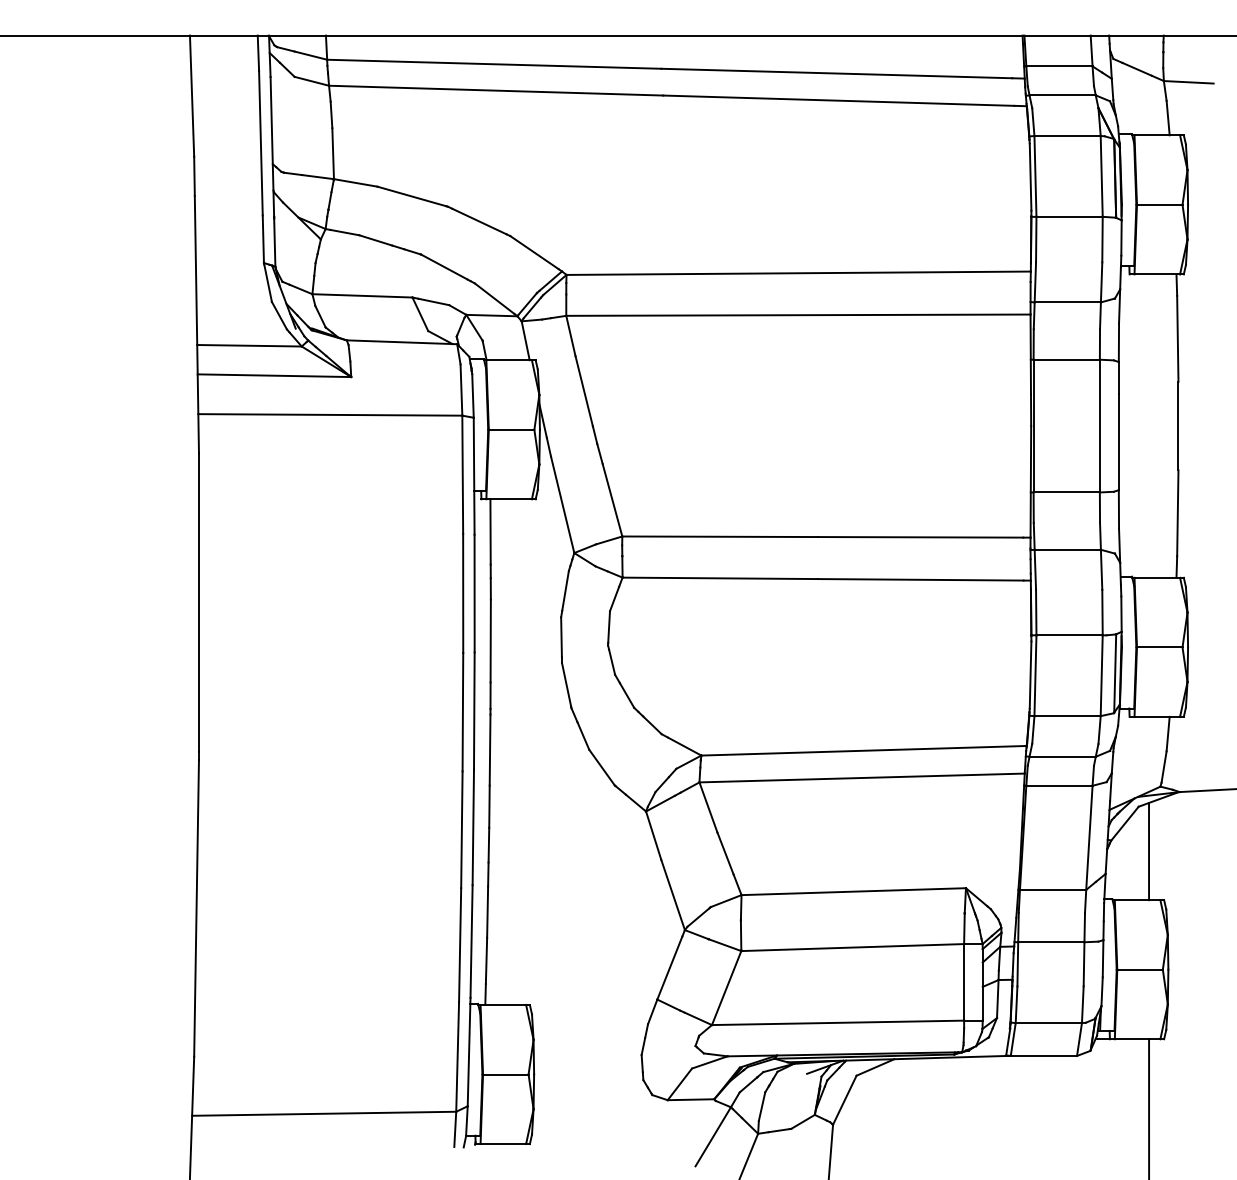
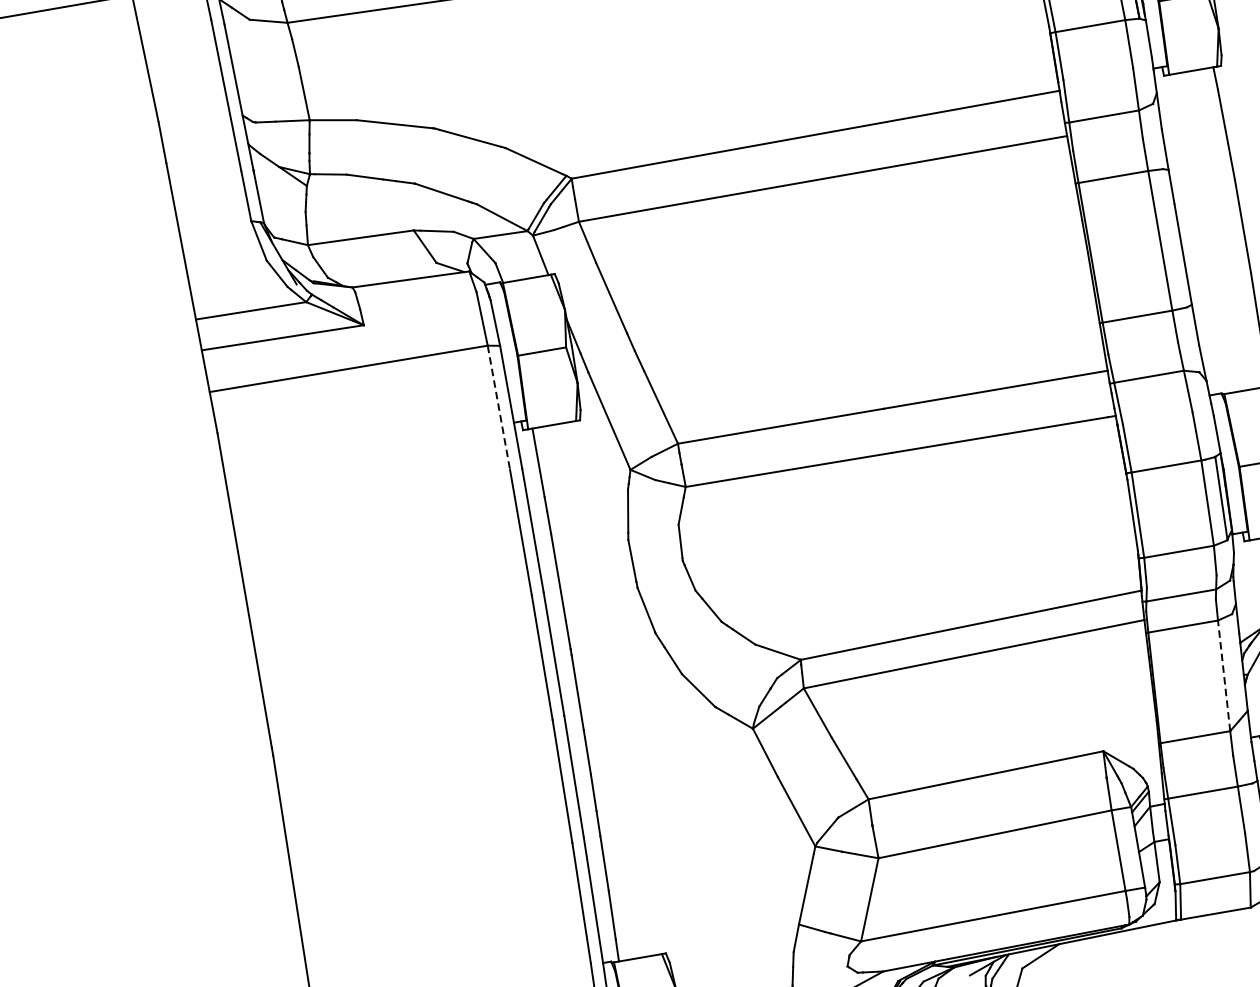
line: (462, 475) -> (498, 408), solid -> dashed
line: (1089, 837) -> (1224, 675), solid -> dashed

